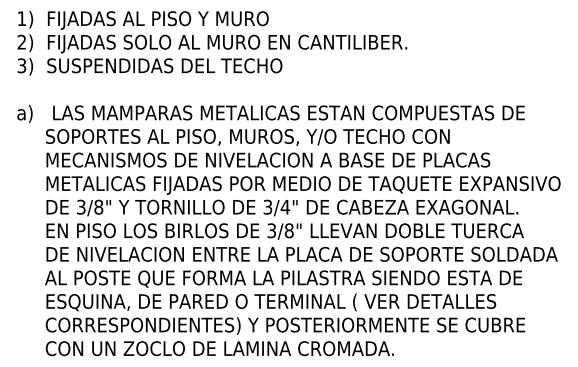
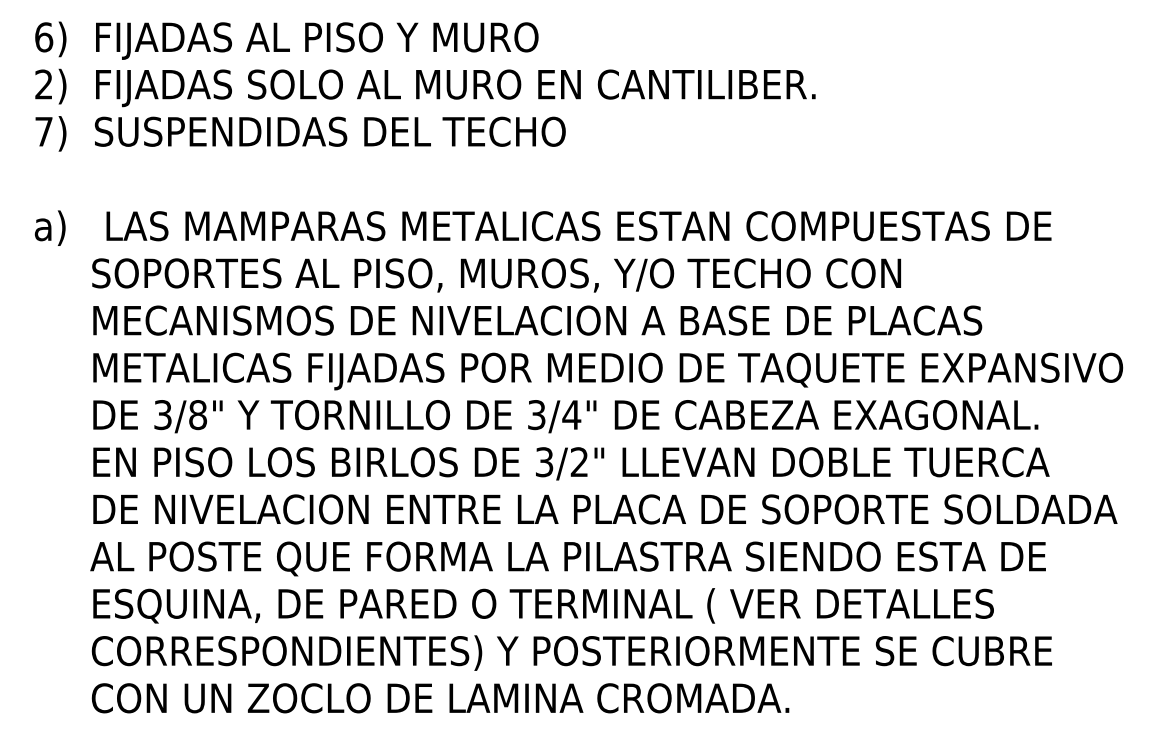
text: (21, 18) -> (43, 36), 1) -> 6)
text: (21, 65) -> (43, 131), 3) -> 7)
text: (288, 230) -> (577, 461), 3/8" -> 3/2"

